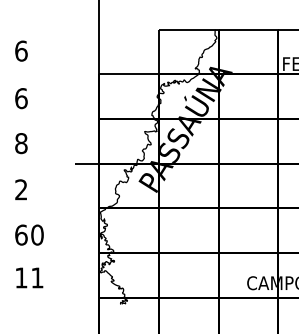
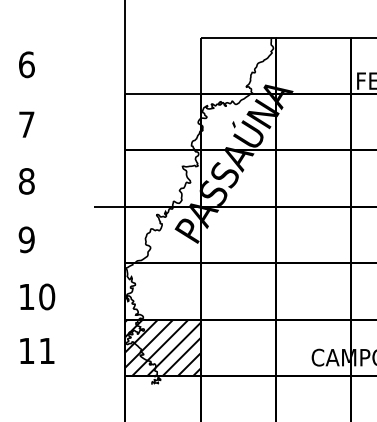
text: (21, 98) -> (26, 124), 6 -> 7
text: (21, 189) -> (26, 239), 2 -> 9
text: (21, 234) -> (26, 296), 60 -> 10
hatch: (128, 275) -> (162, 347), added

